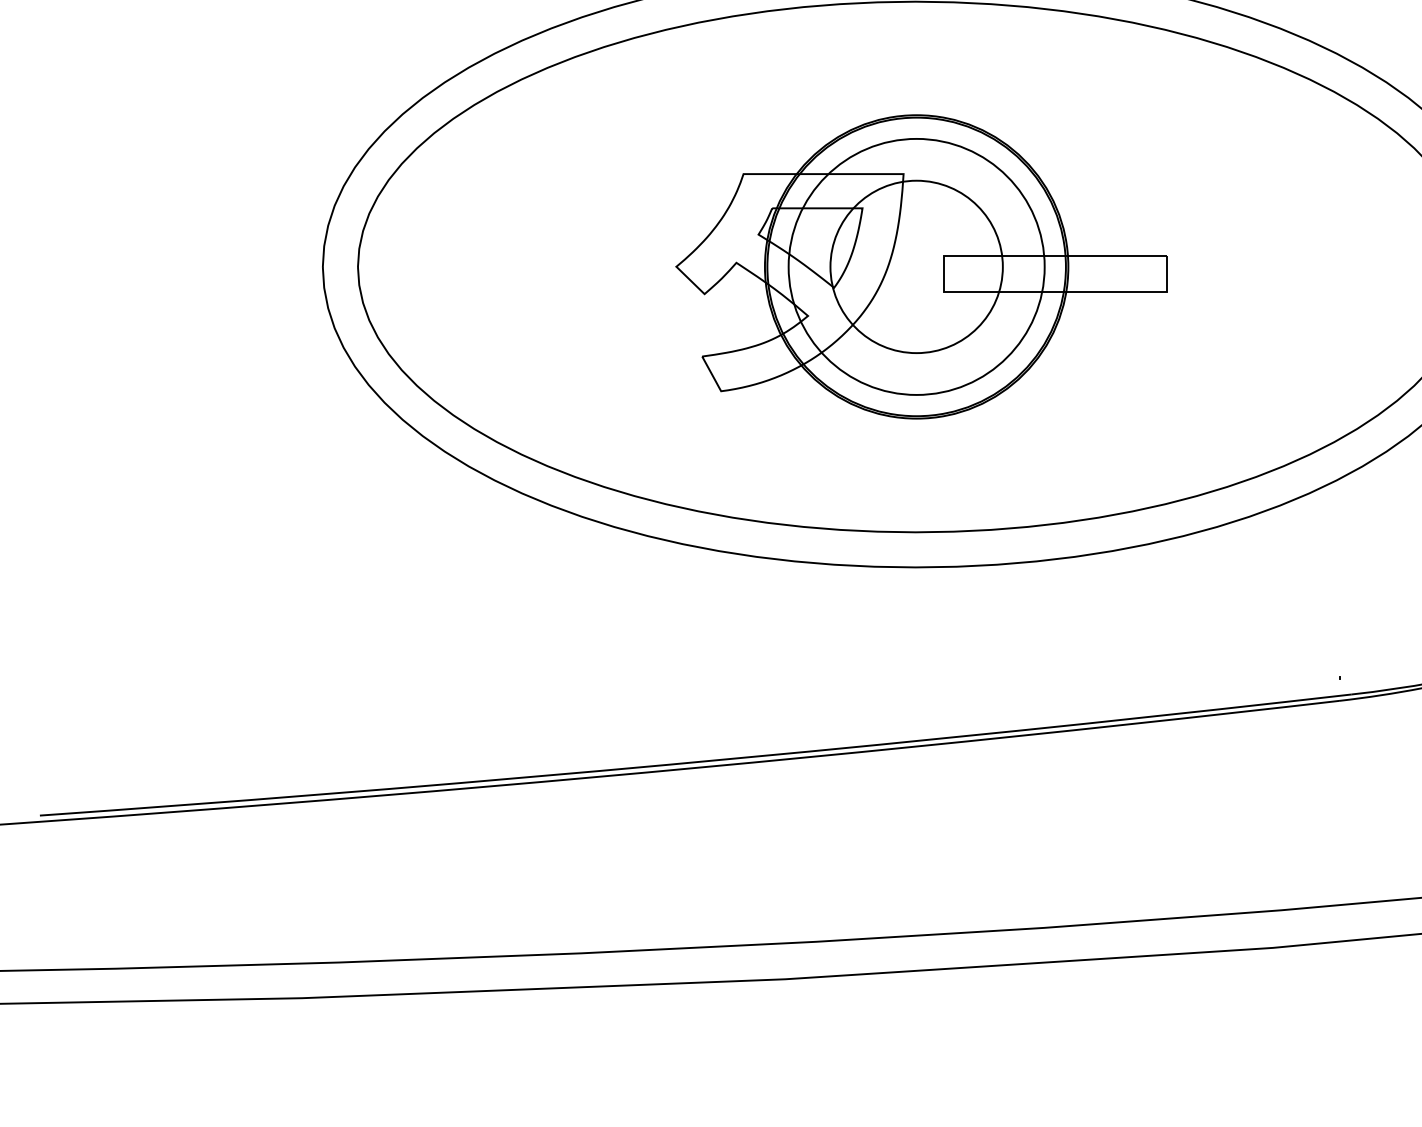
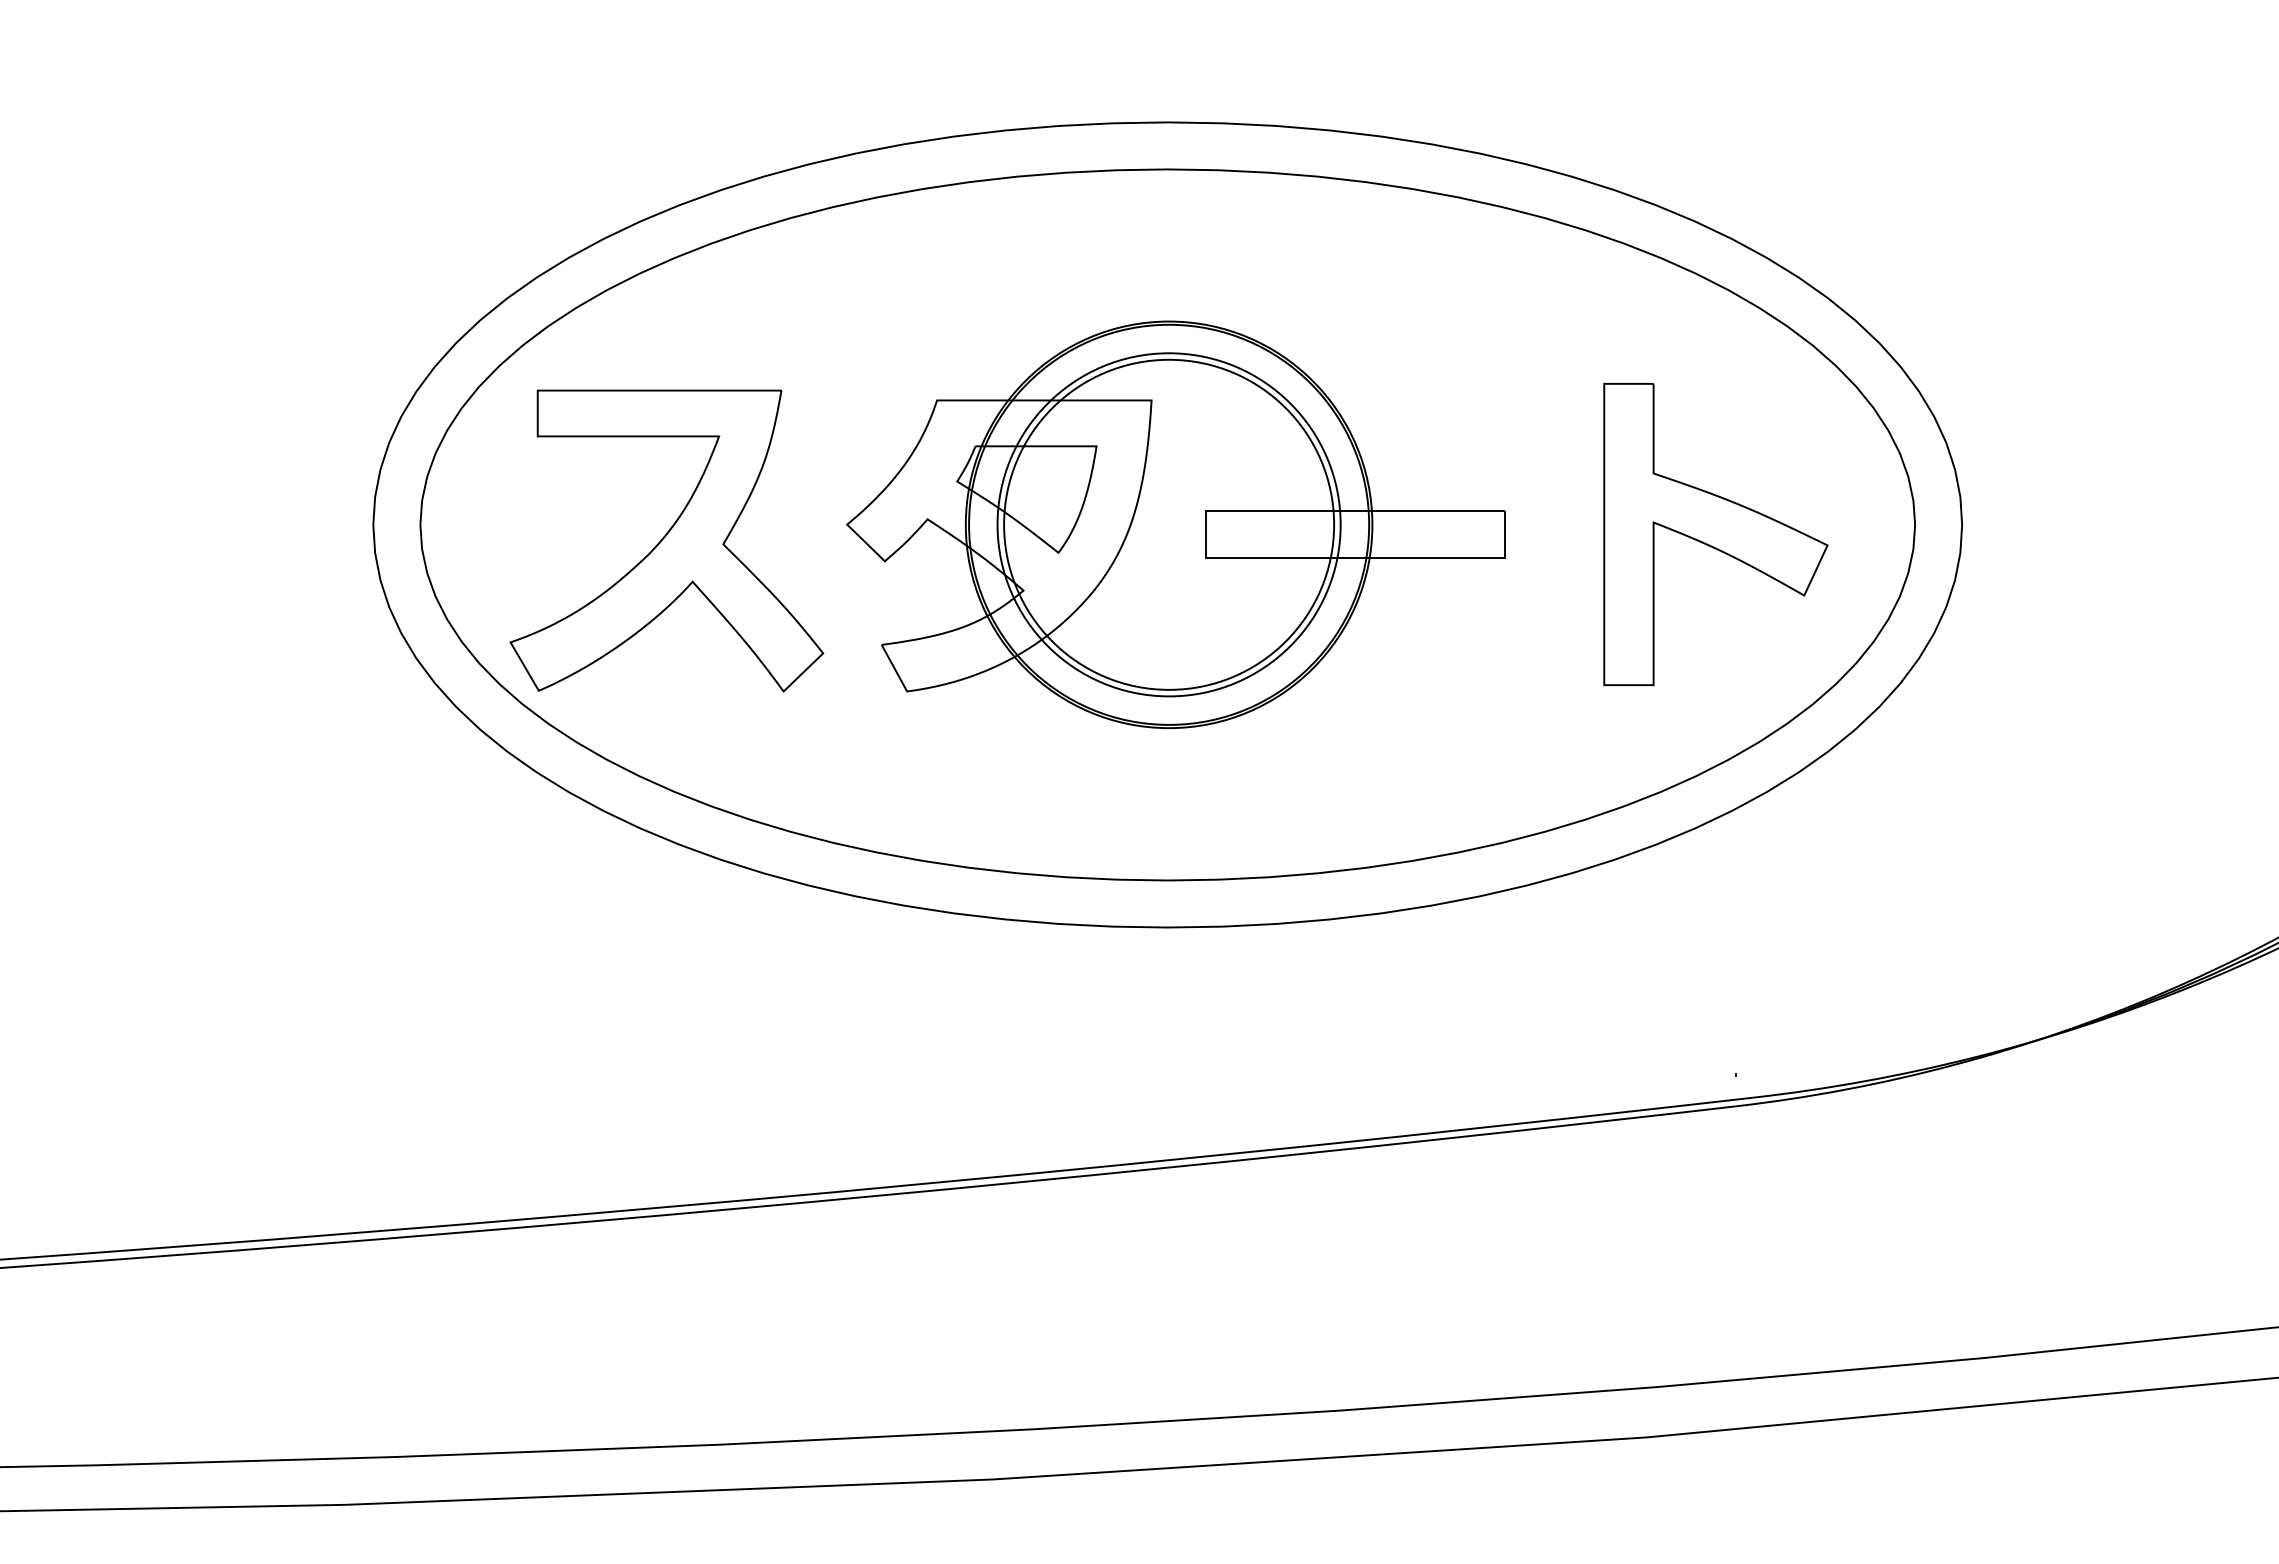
circle: (916, 266) -> (1169, 524), size x1.43
part: (1324, 274) -> (1715, 534), added
part: (541, 278) -> (666, 540), added

